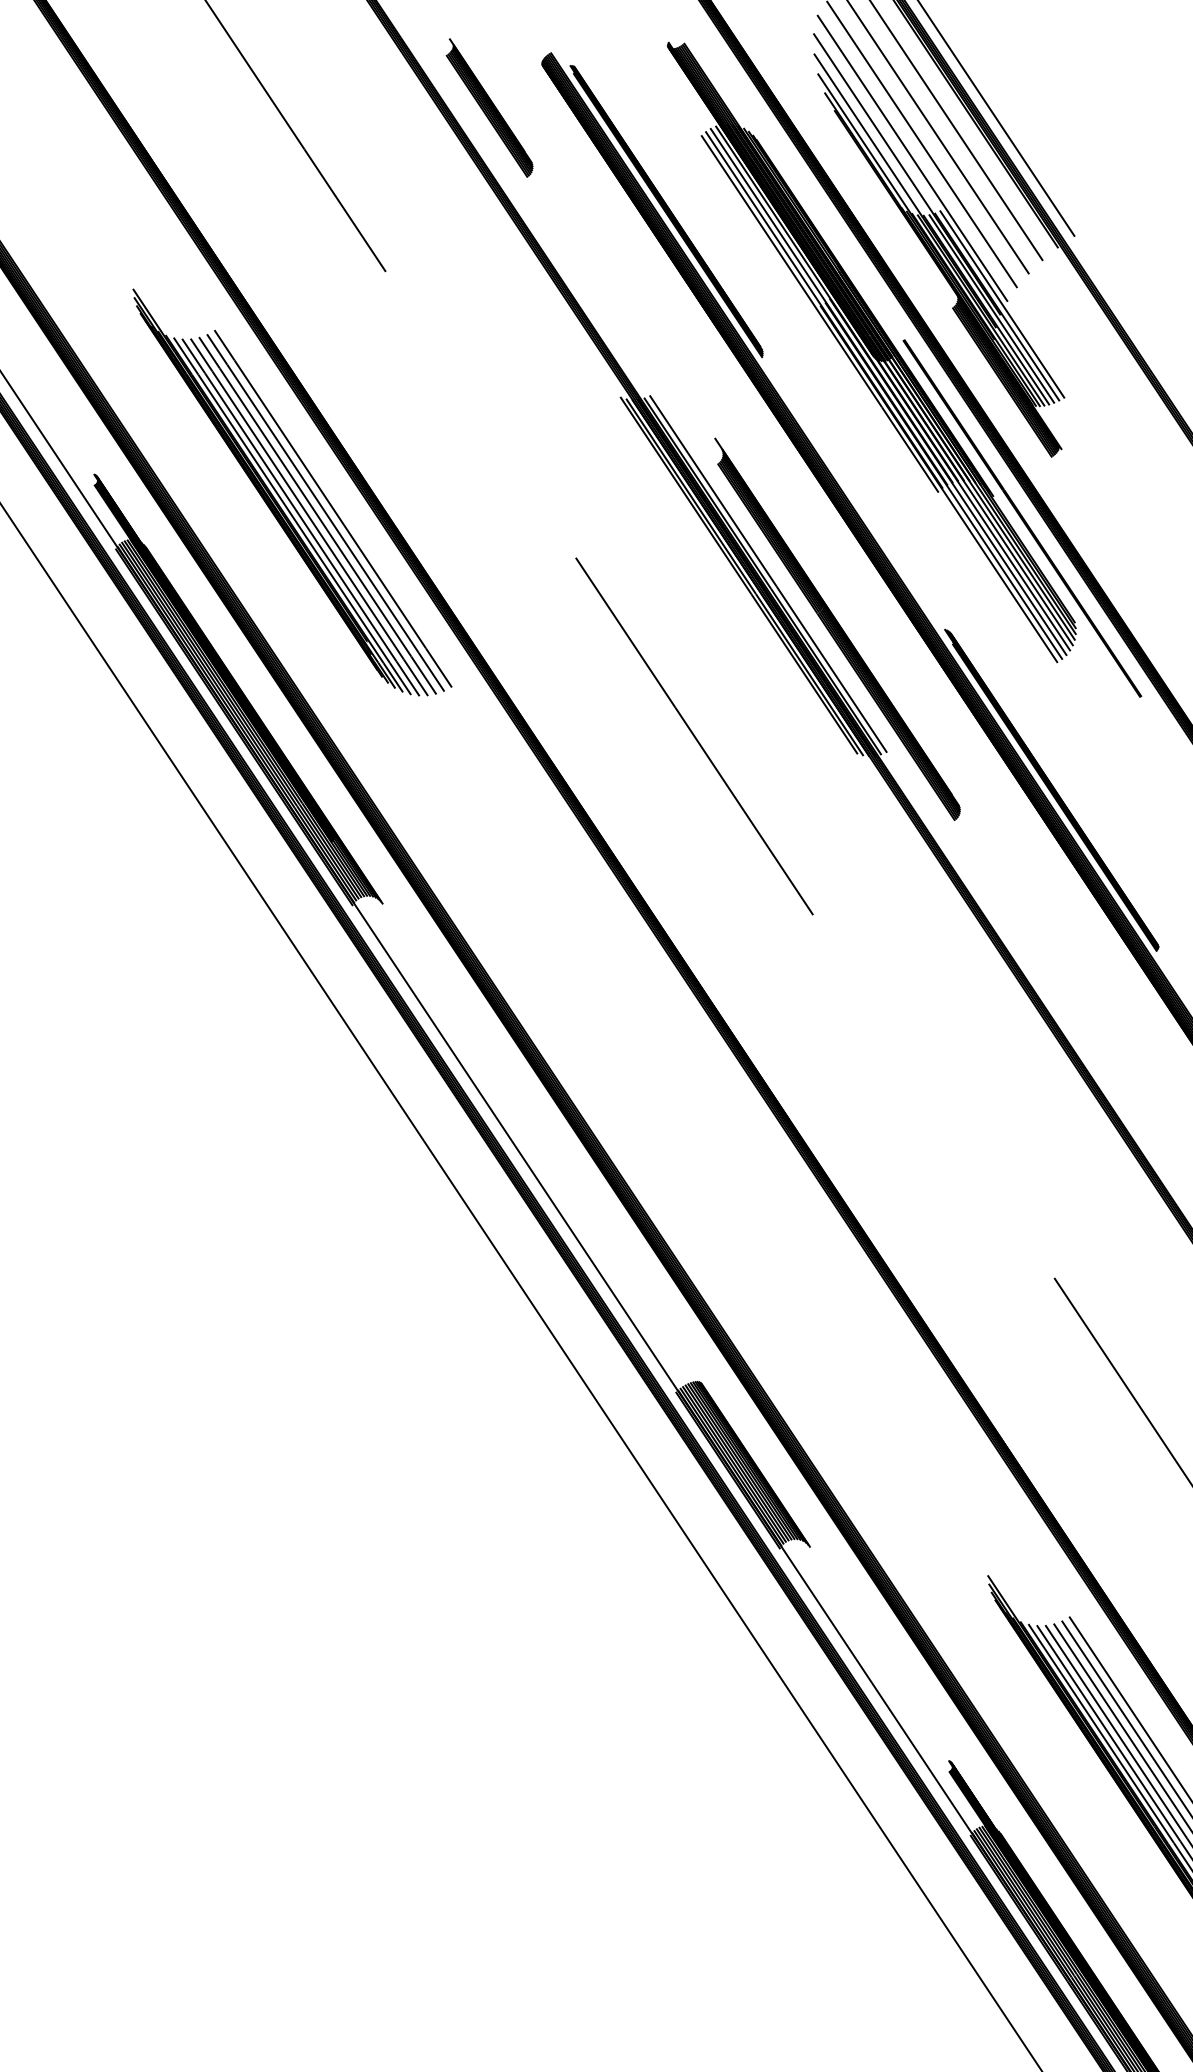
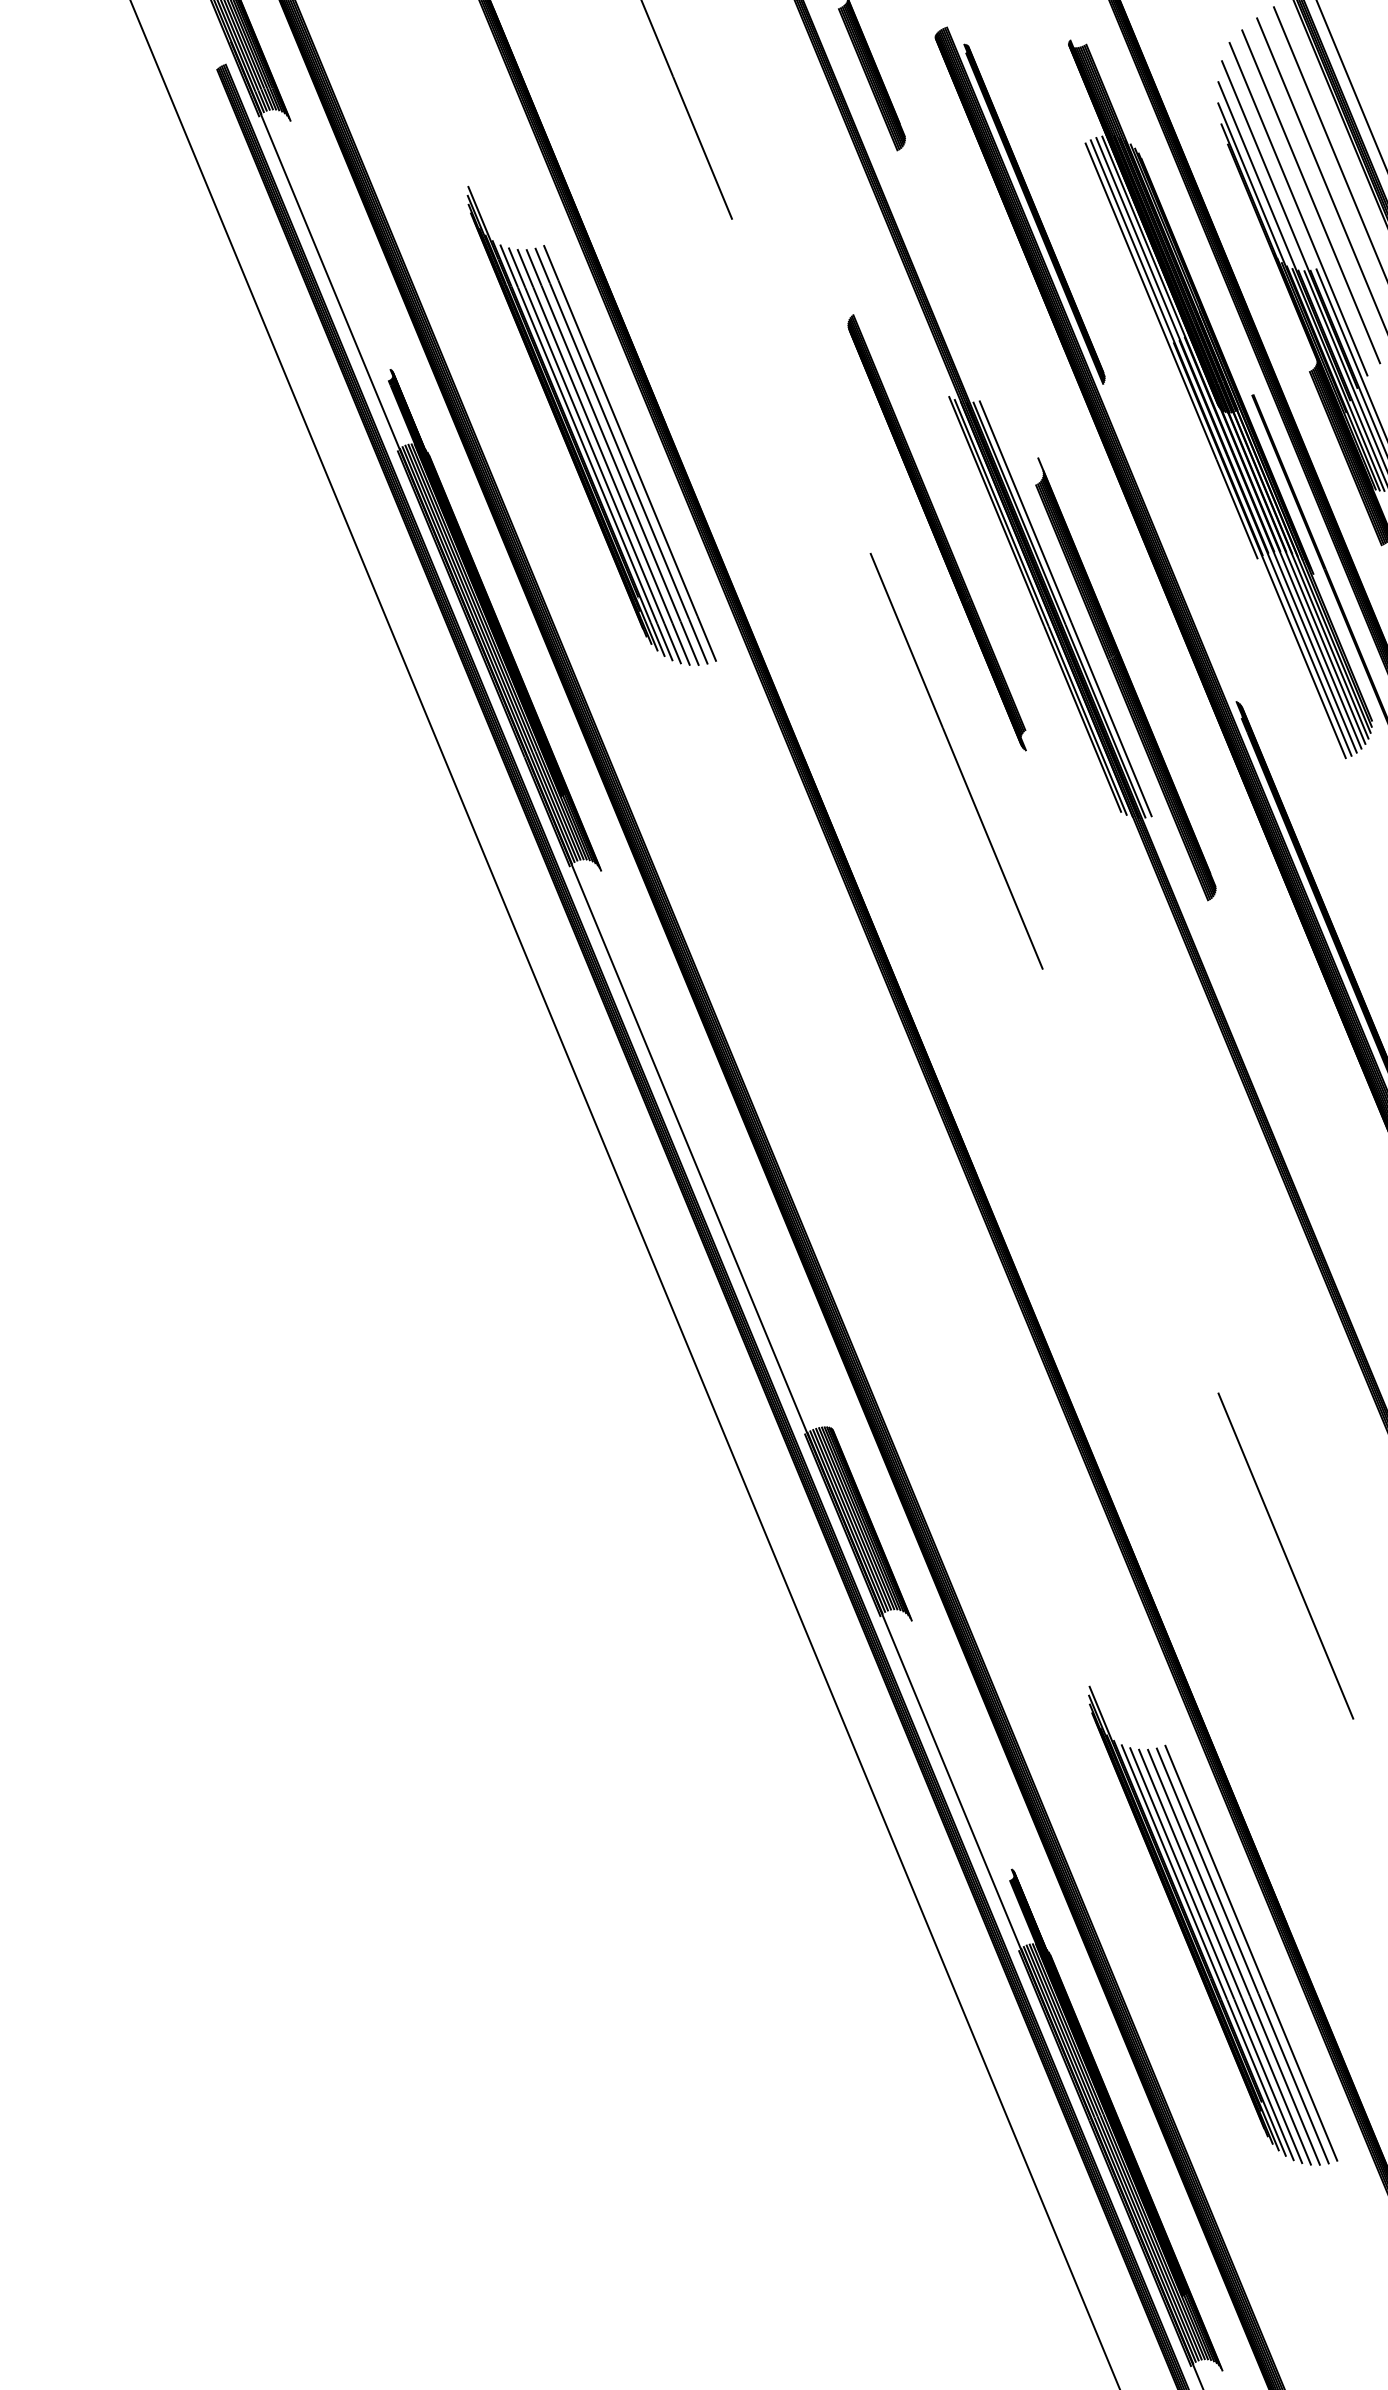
part: (633, 526) -> (936, 532), added

